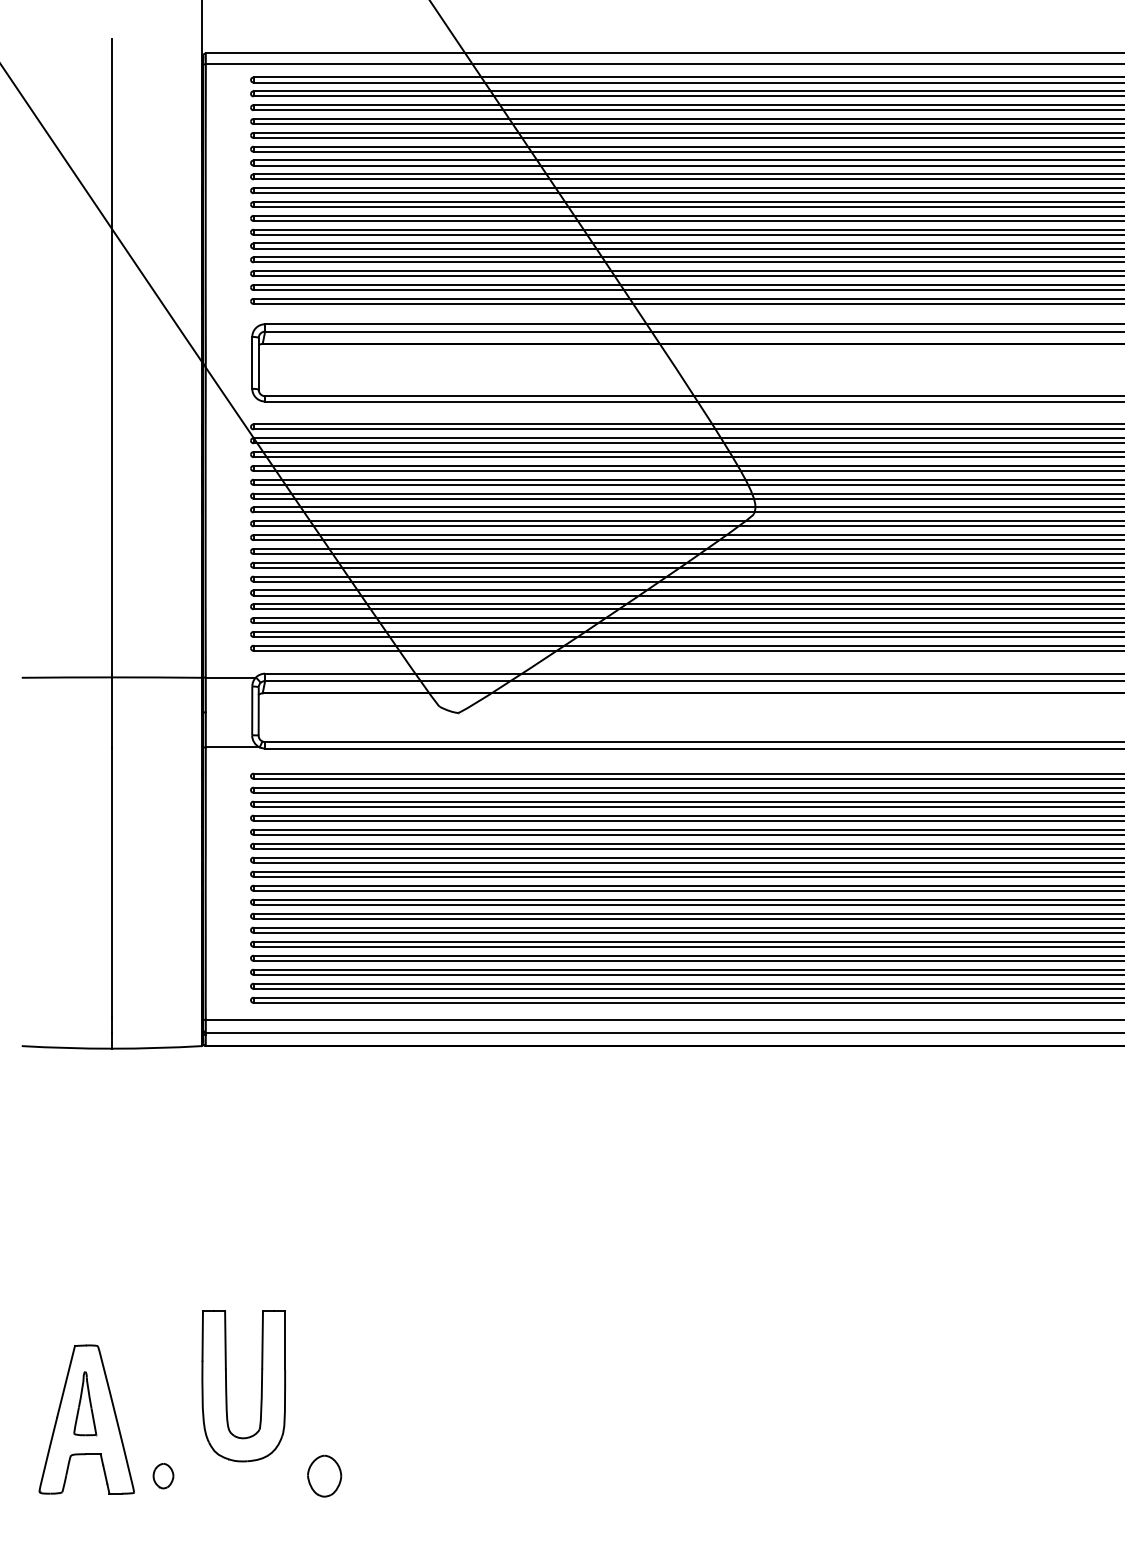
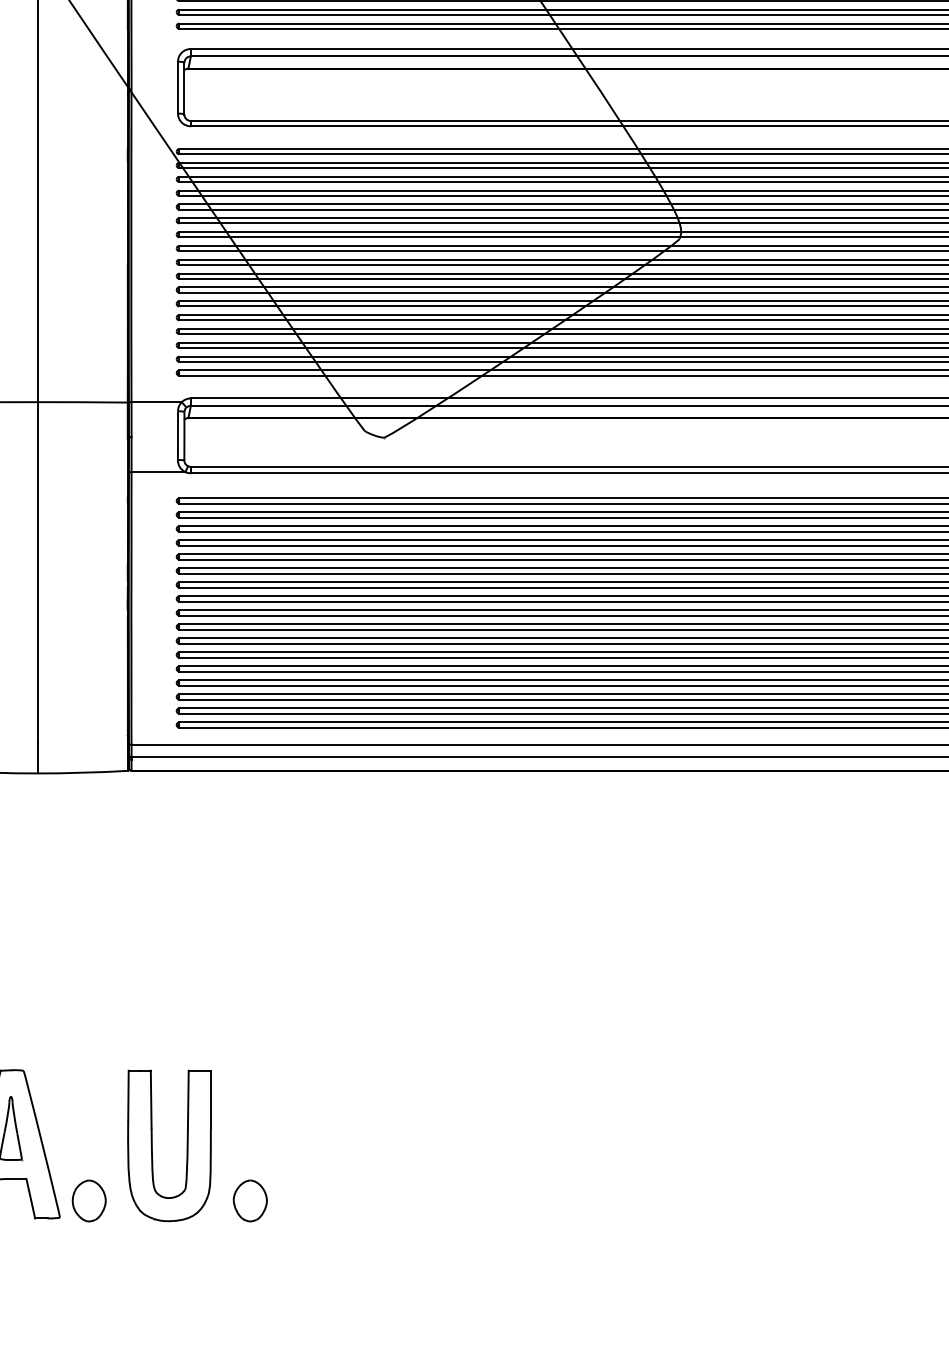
part: (227, 1388) -> (153, 1148), moved
part: (163, 1475) -> (89, 1200), size x1.67

